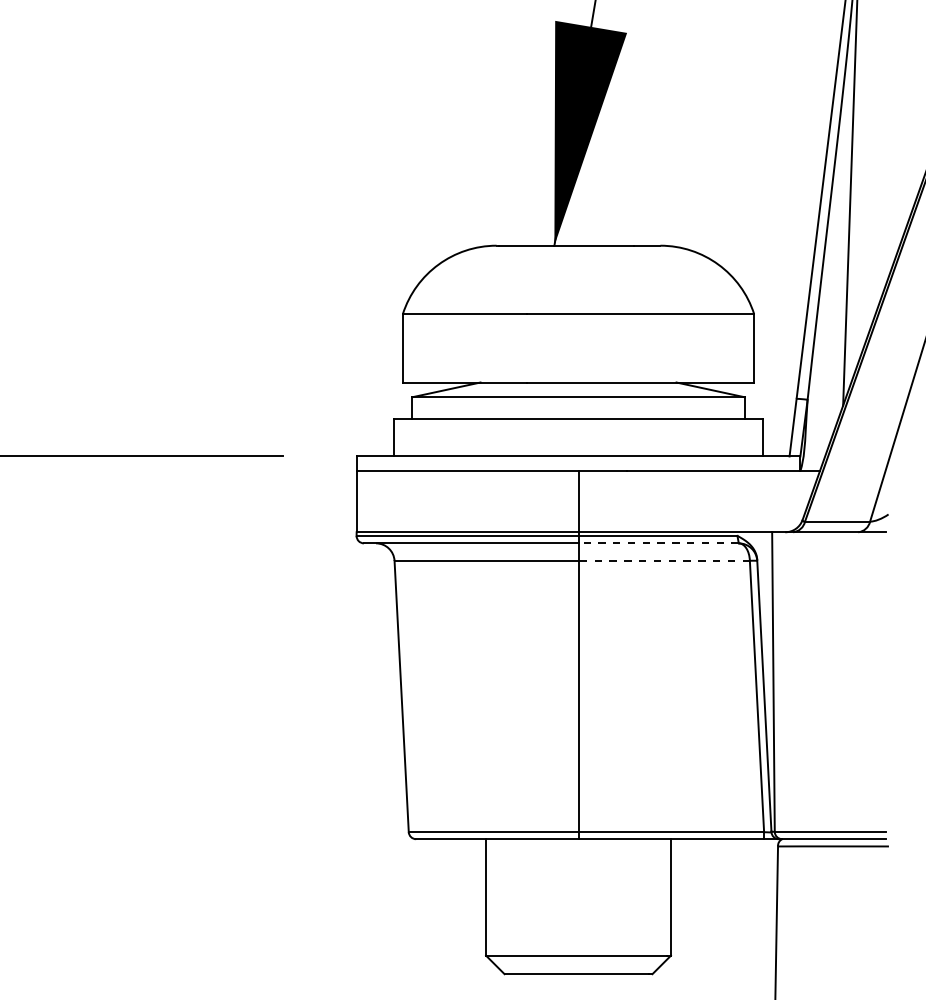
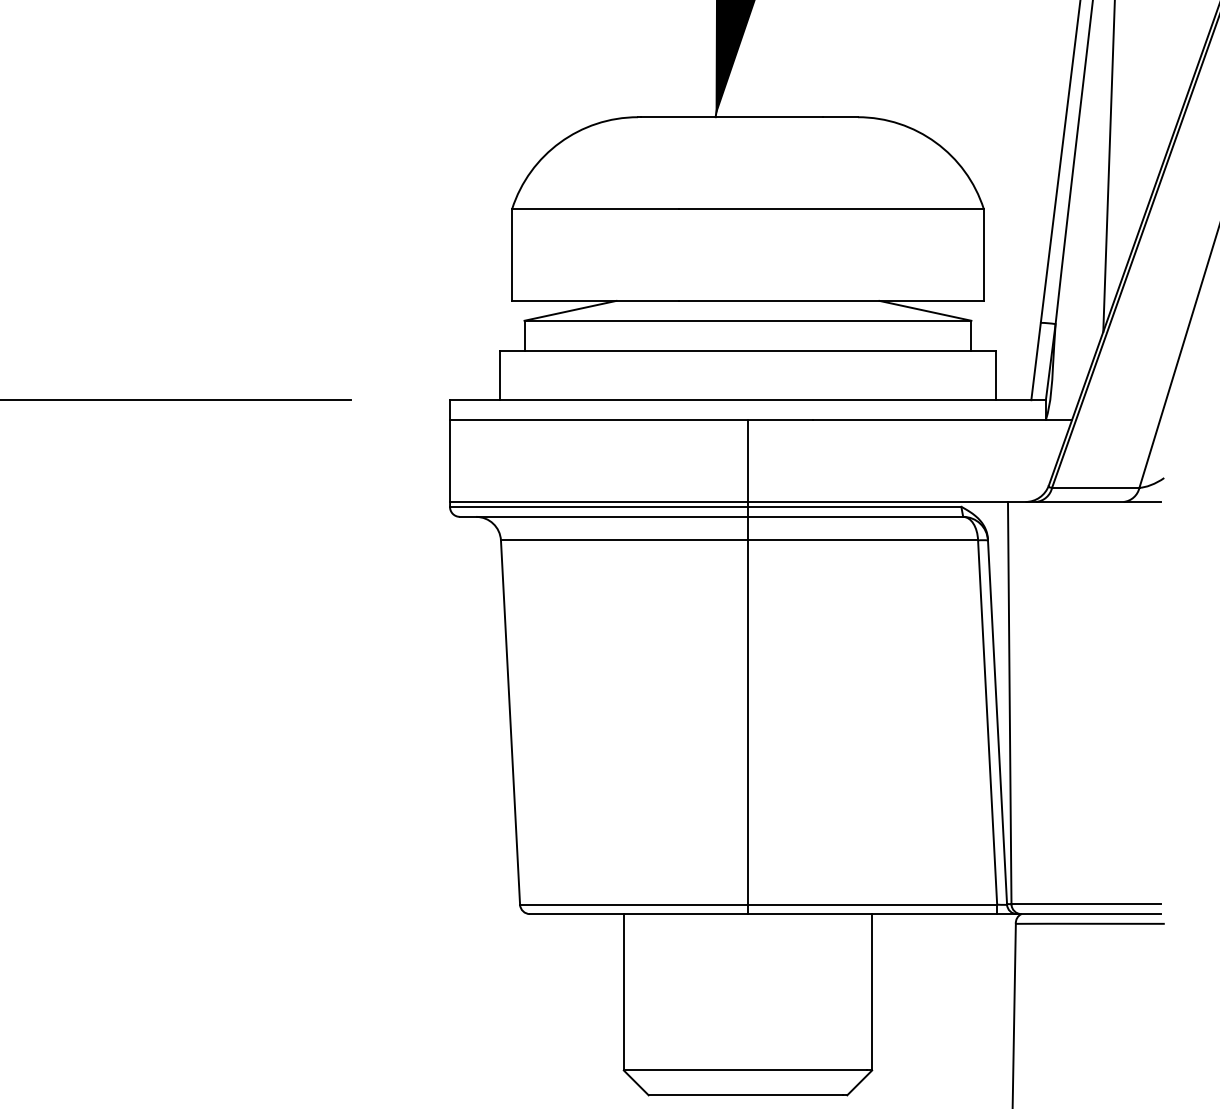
line: (658, 543) -> (855, 517), dashed -> solid
line: (664, 560) -> (863, 539), dashed -> solid

